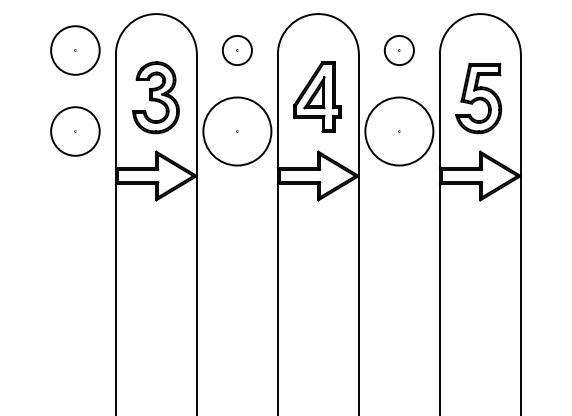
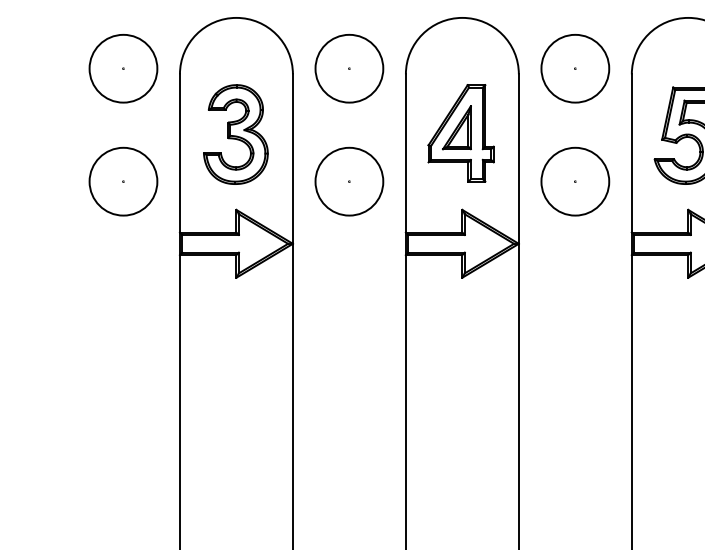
circle: (237, 50) -> (349, 68), size x1.67
circle: (399, 50) -> (575, 68), size x1.67
circle: (237, 131) -> (349, 181), size x0.71
circle: (399, 131) -> (575, 181), size x0.71

